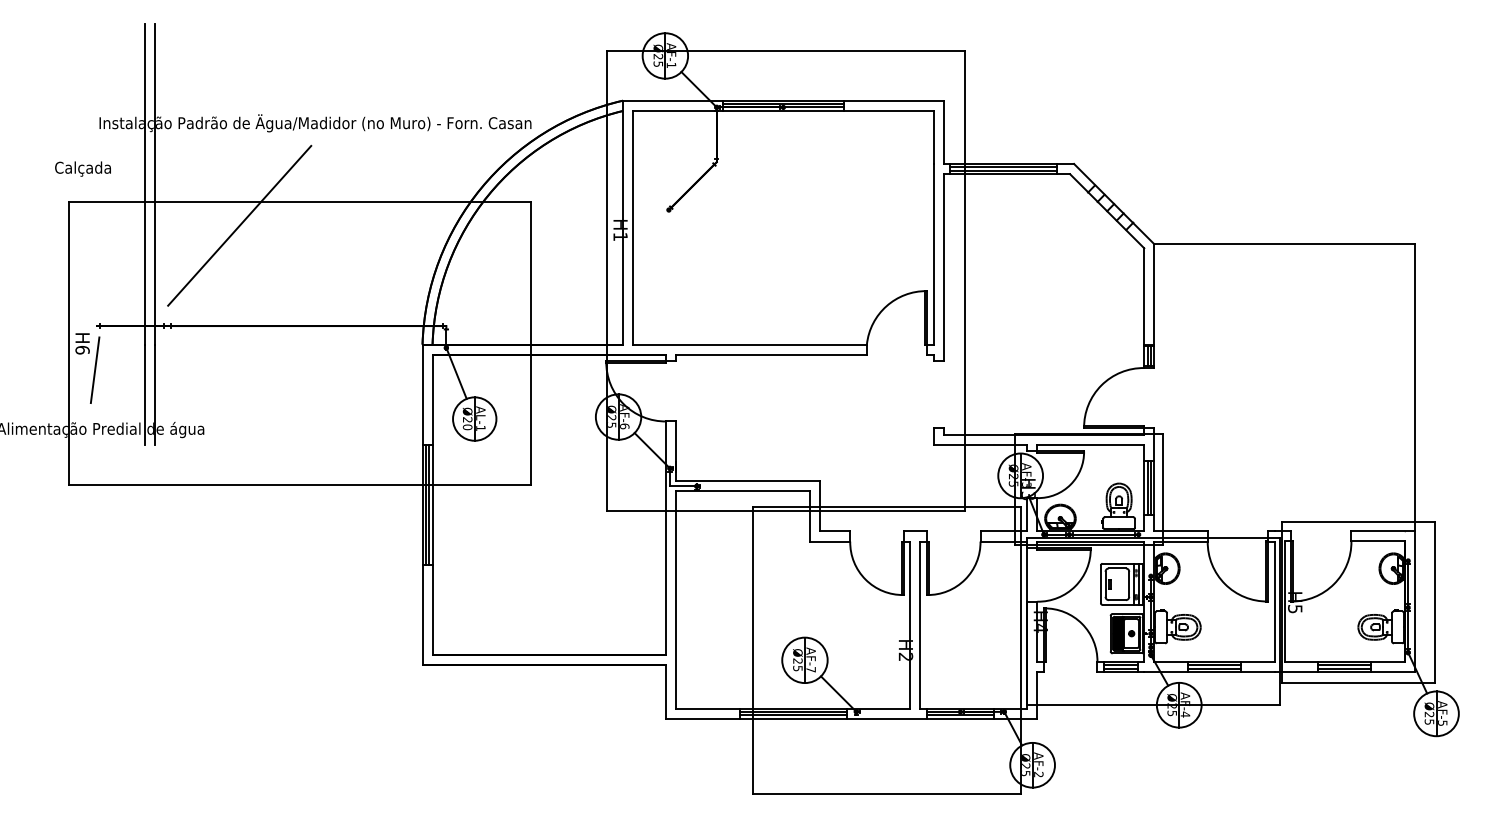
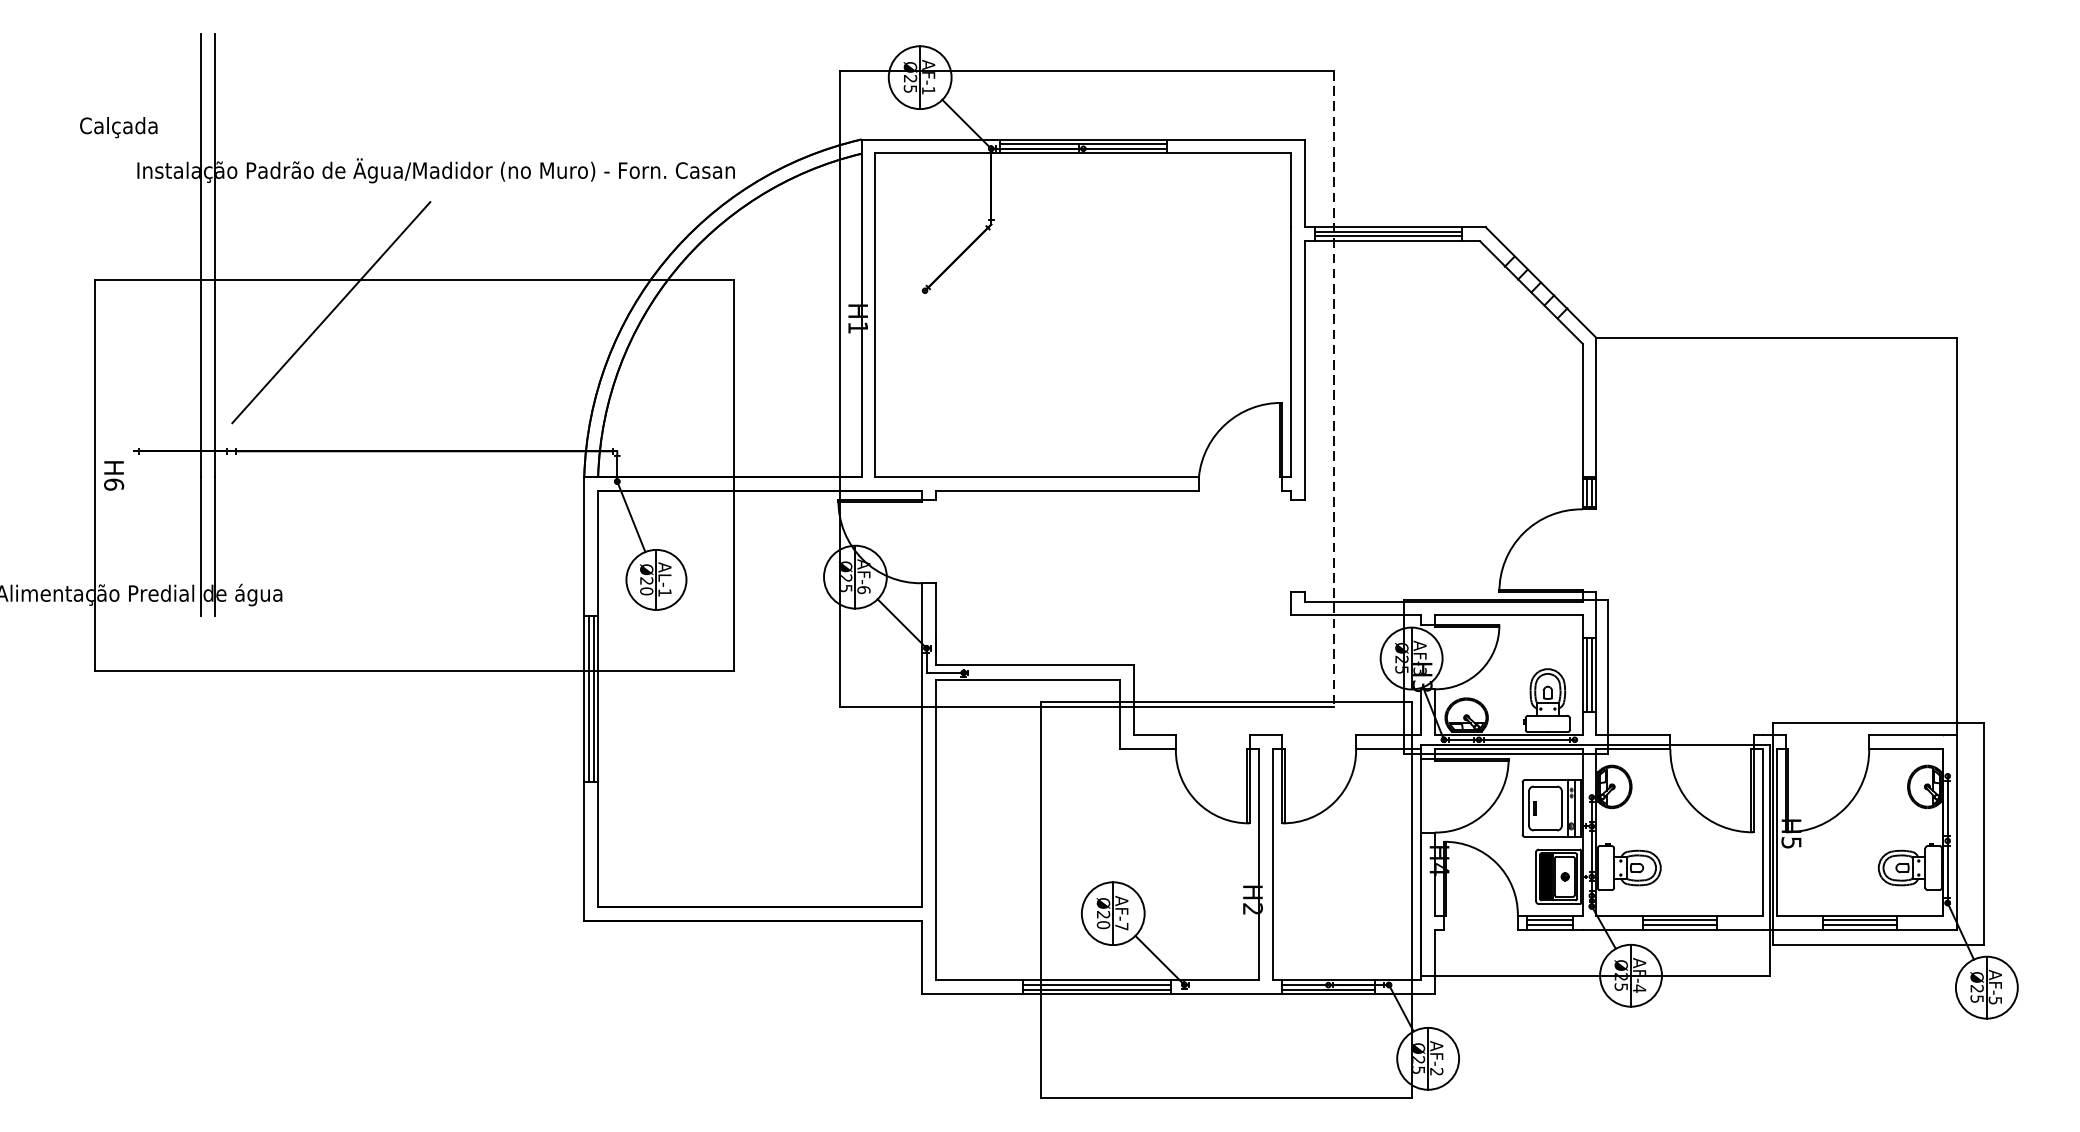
text: (82, 168) -> (118, 126), moved
line: (964, 281) -> (1333, 389), solid -> dashed
line: (94, 370) -> (130, 512), removed
text: (797, 668) -> (1102, 924), Ø25 -> Ø20

